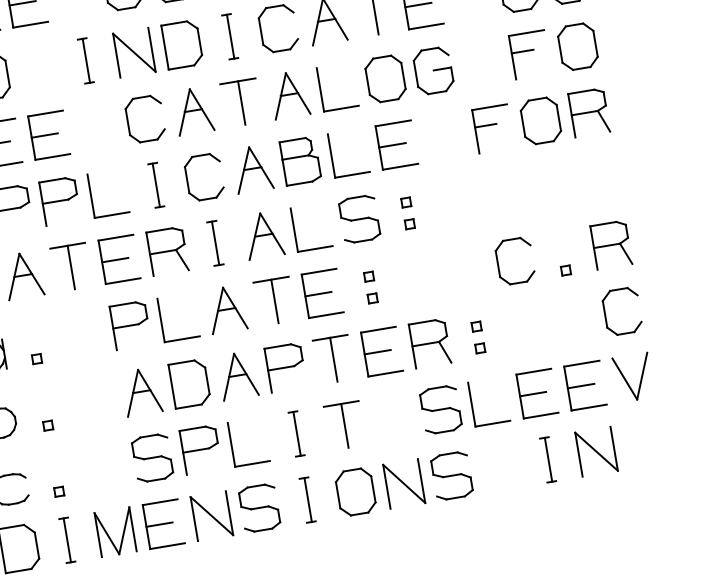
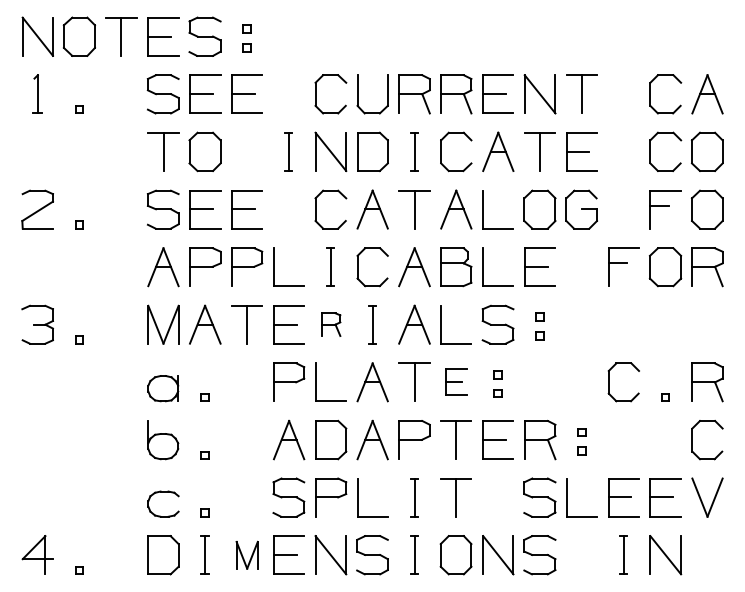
part: (168, 250) -> (331, 324), size x0.6
part: (321, 292) -> (455, 381), size x0.7
part: (116, 532) -> (247, 555), size x0.7

